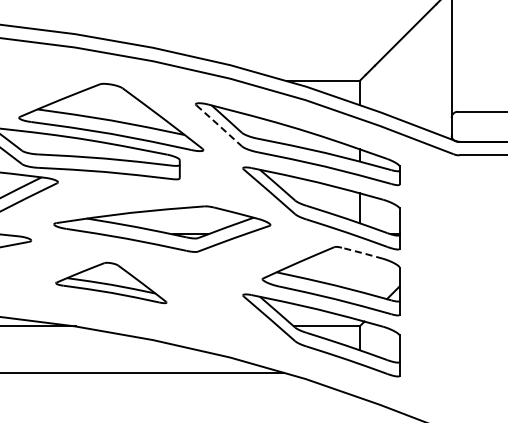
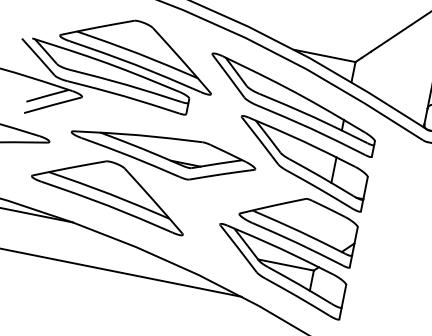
line: (219, 125) -> (228, 76), dashed -> solid
line: (362, 253) -> (328, 209), dashed -> solid
part: (111, 282) -> (110, 191), size x1.67

